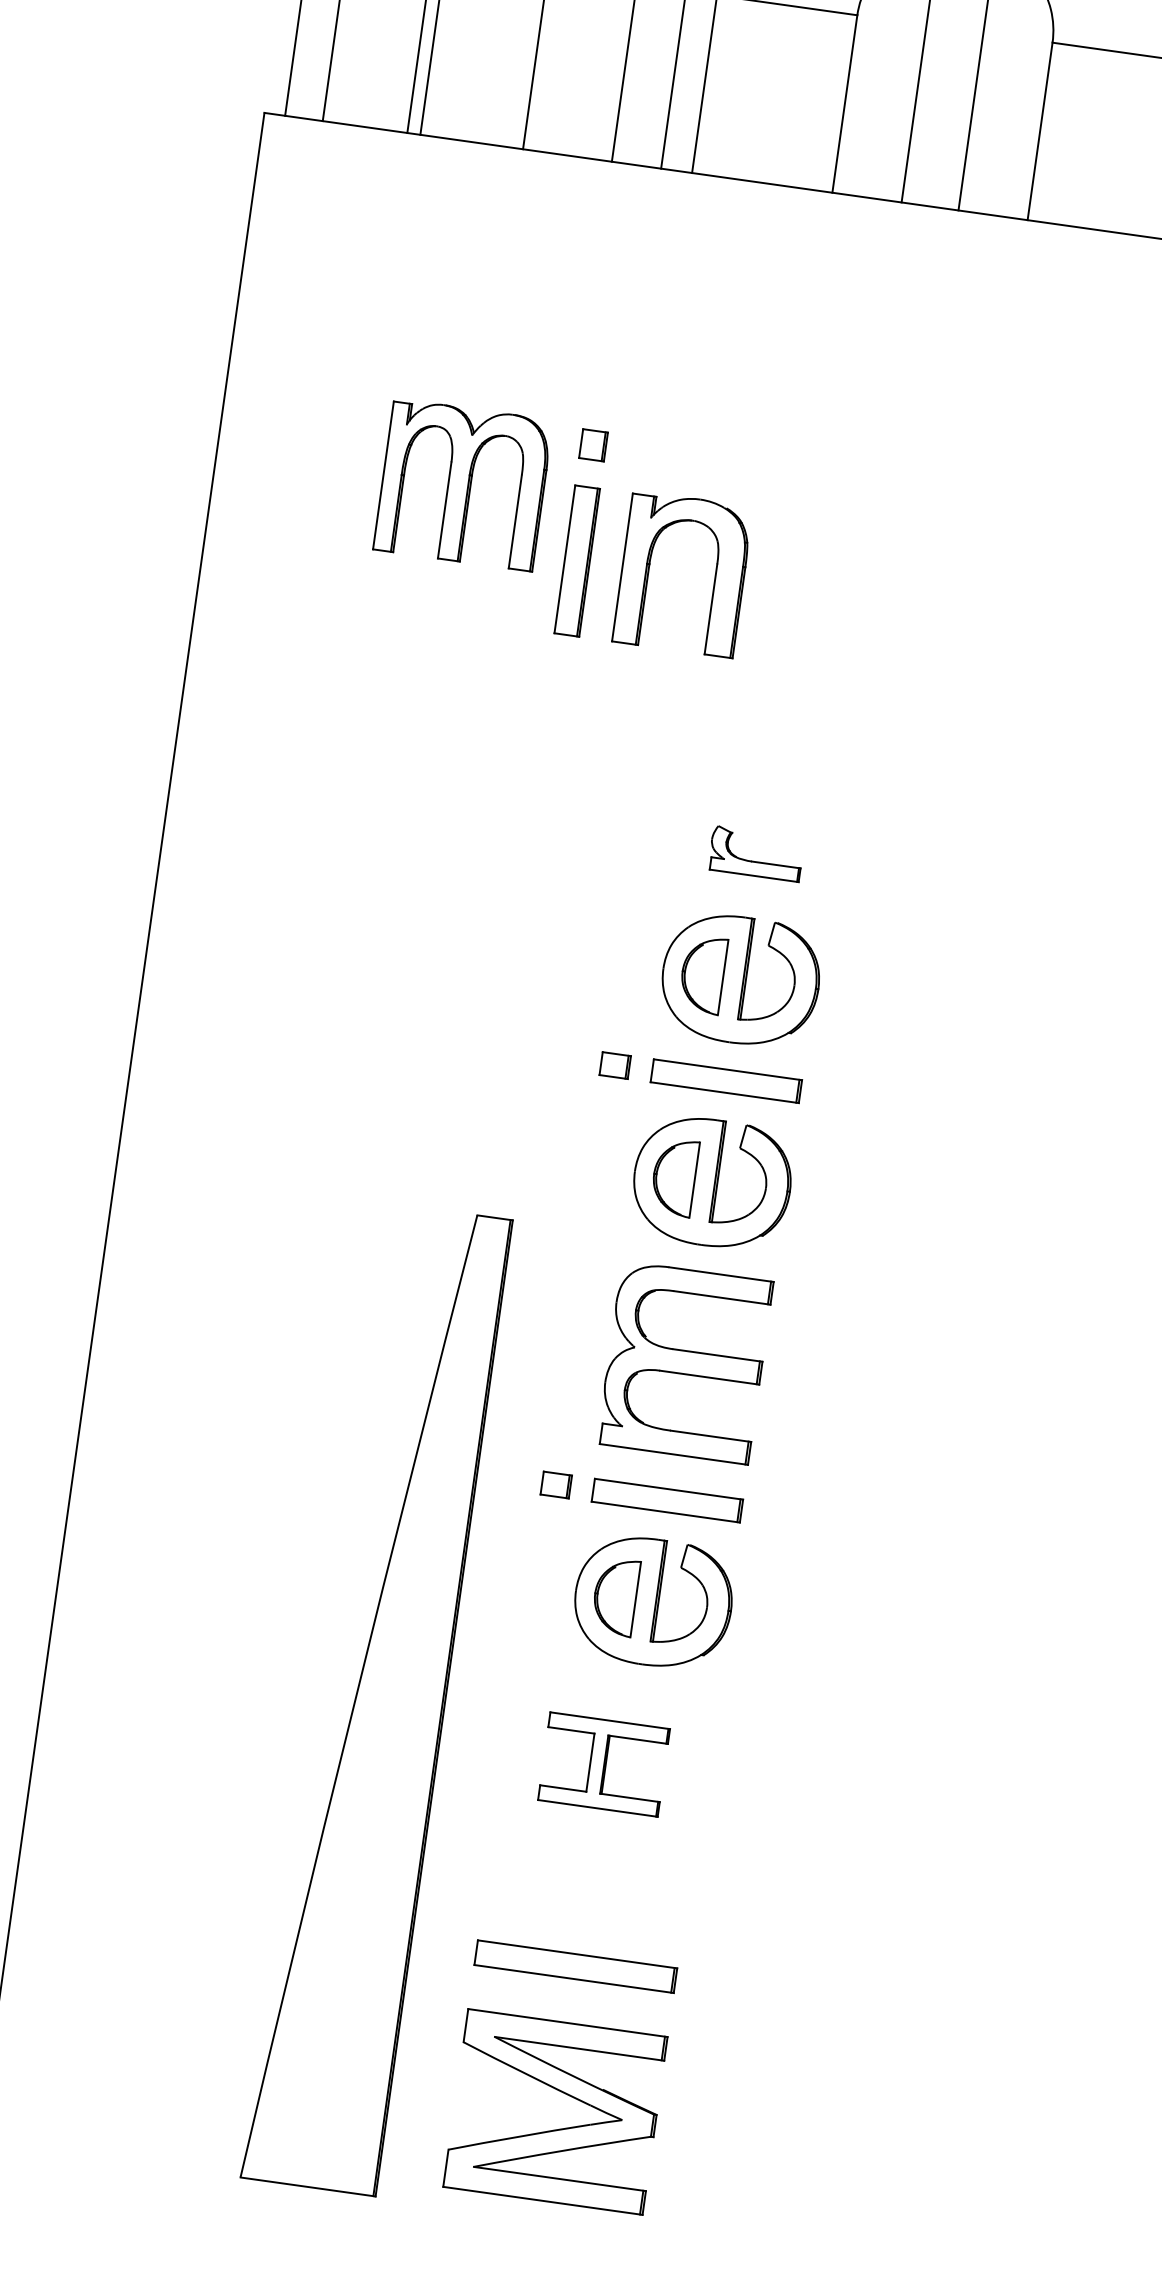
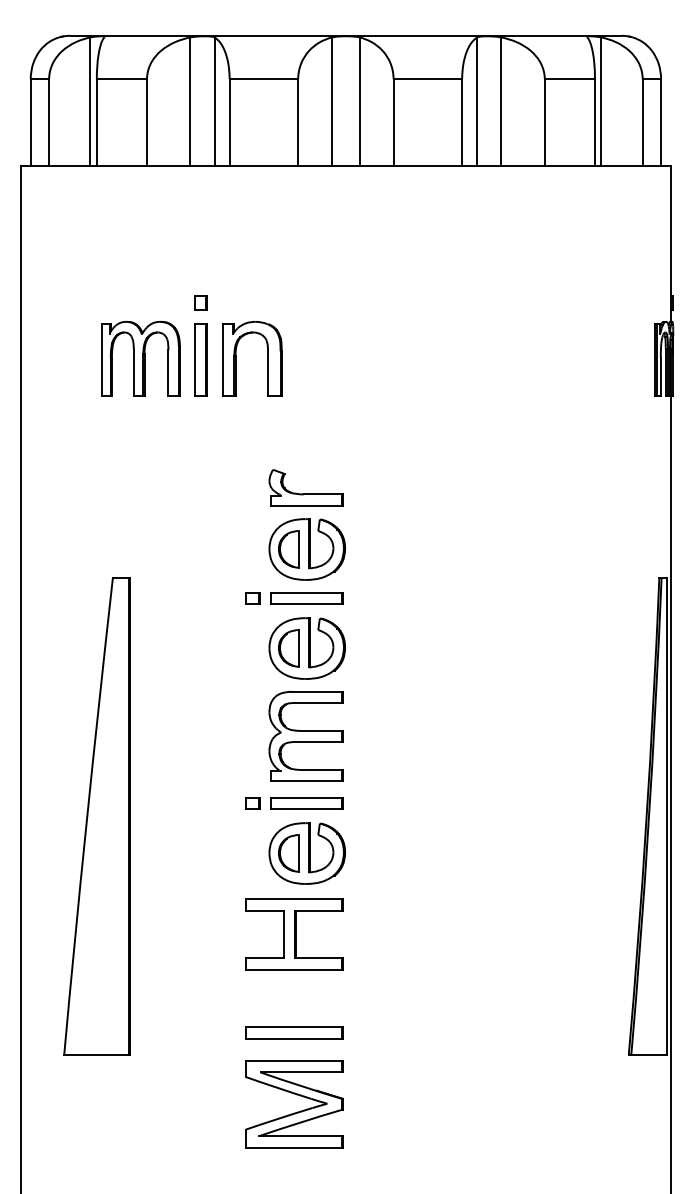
part: (462, 484) -> (140, 358), moved
part: (754, 852) -> (305, 487), size x1.67
part: (375, 1698) -> (96, 816), moved
part: (603, 1764) -> (294, 934), size x1.67

